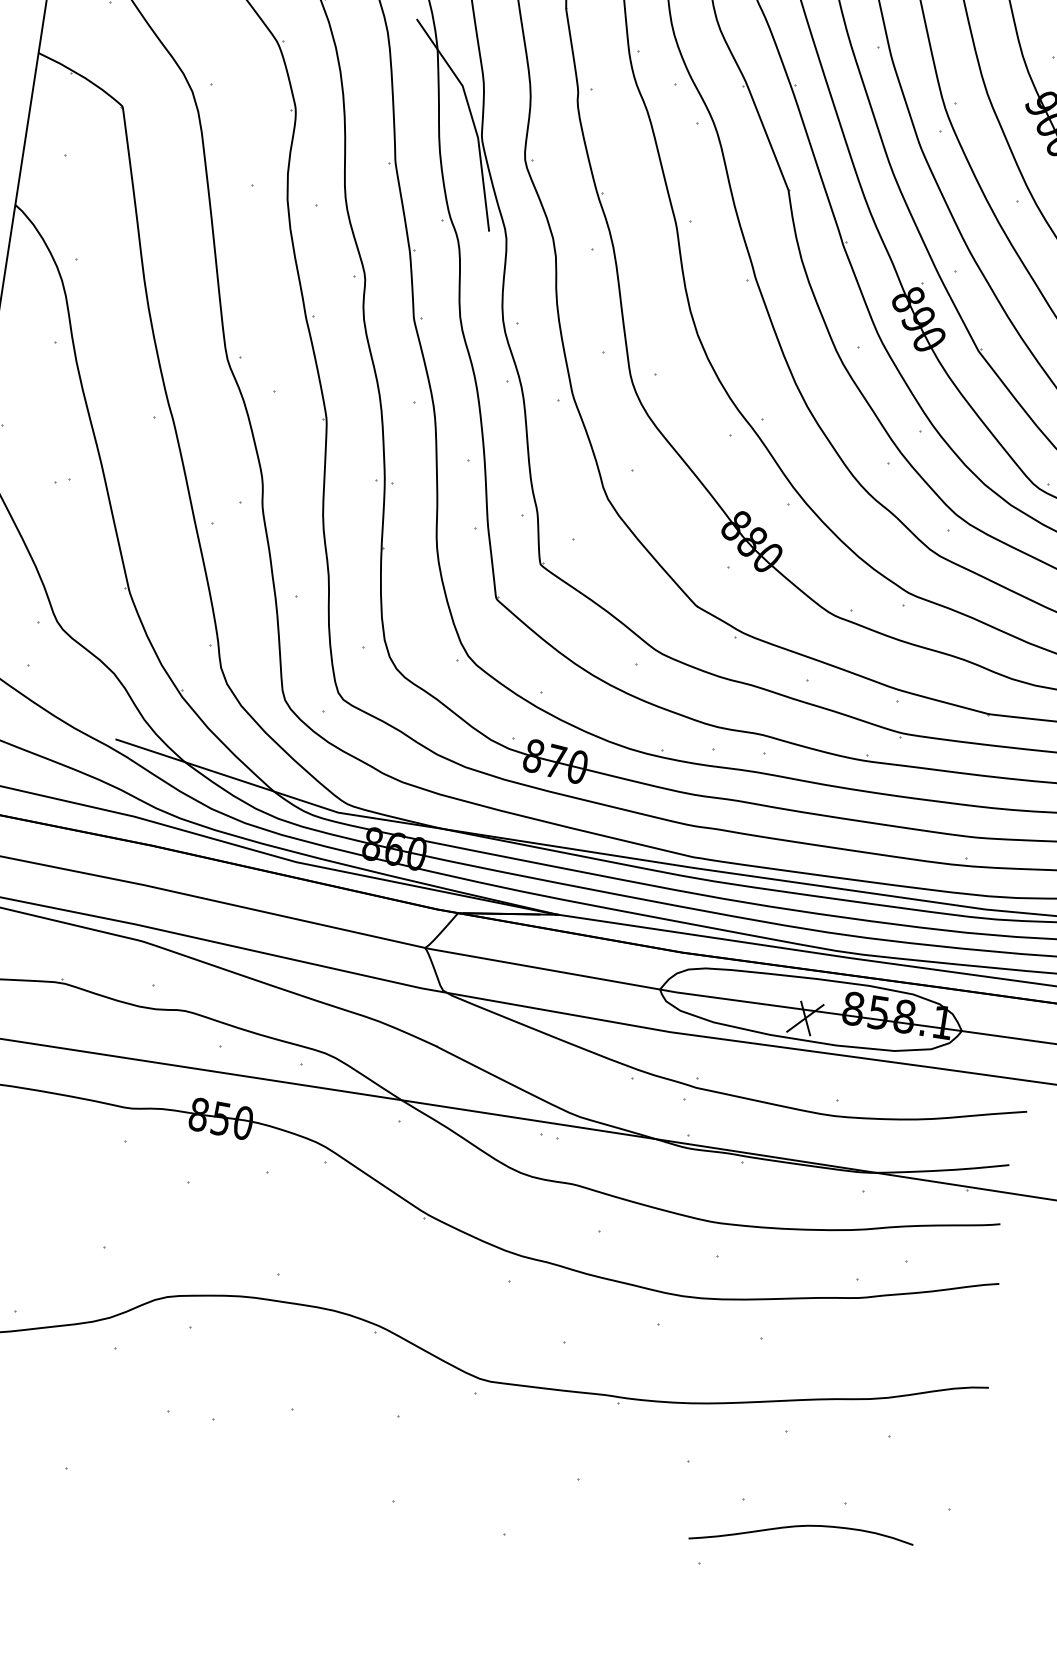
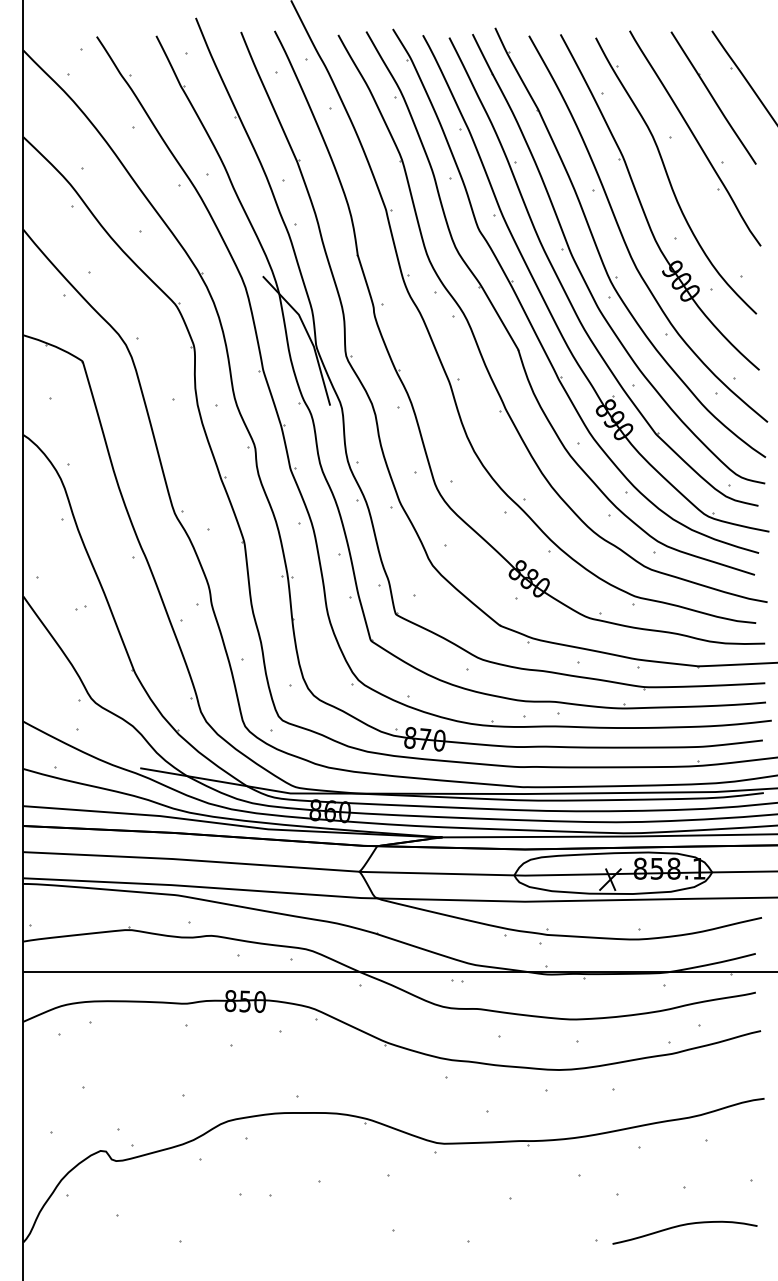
curve: (799, 1528) -> (682, 1226), moved

